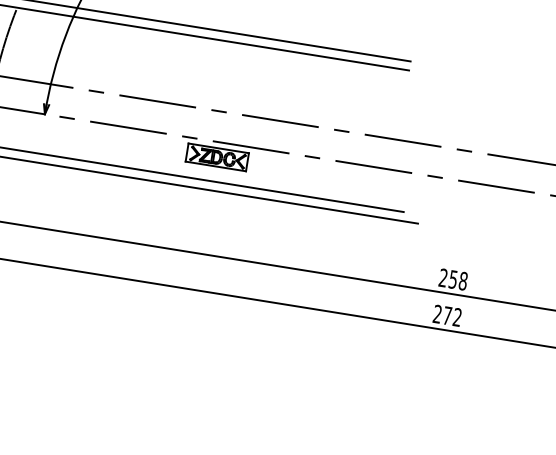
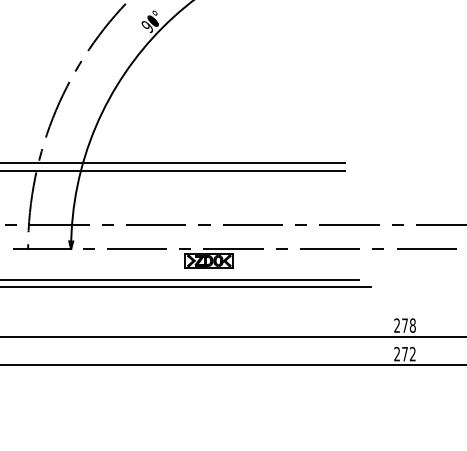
text: (452, 279) -> (404, 325), 258 -> 278

